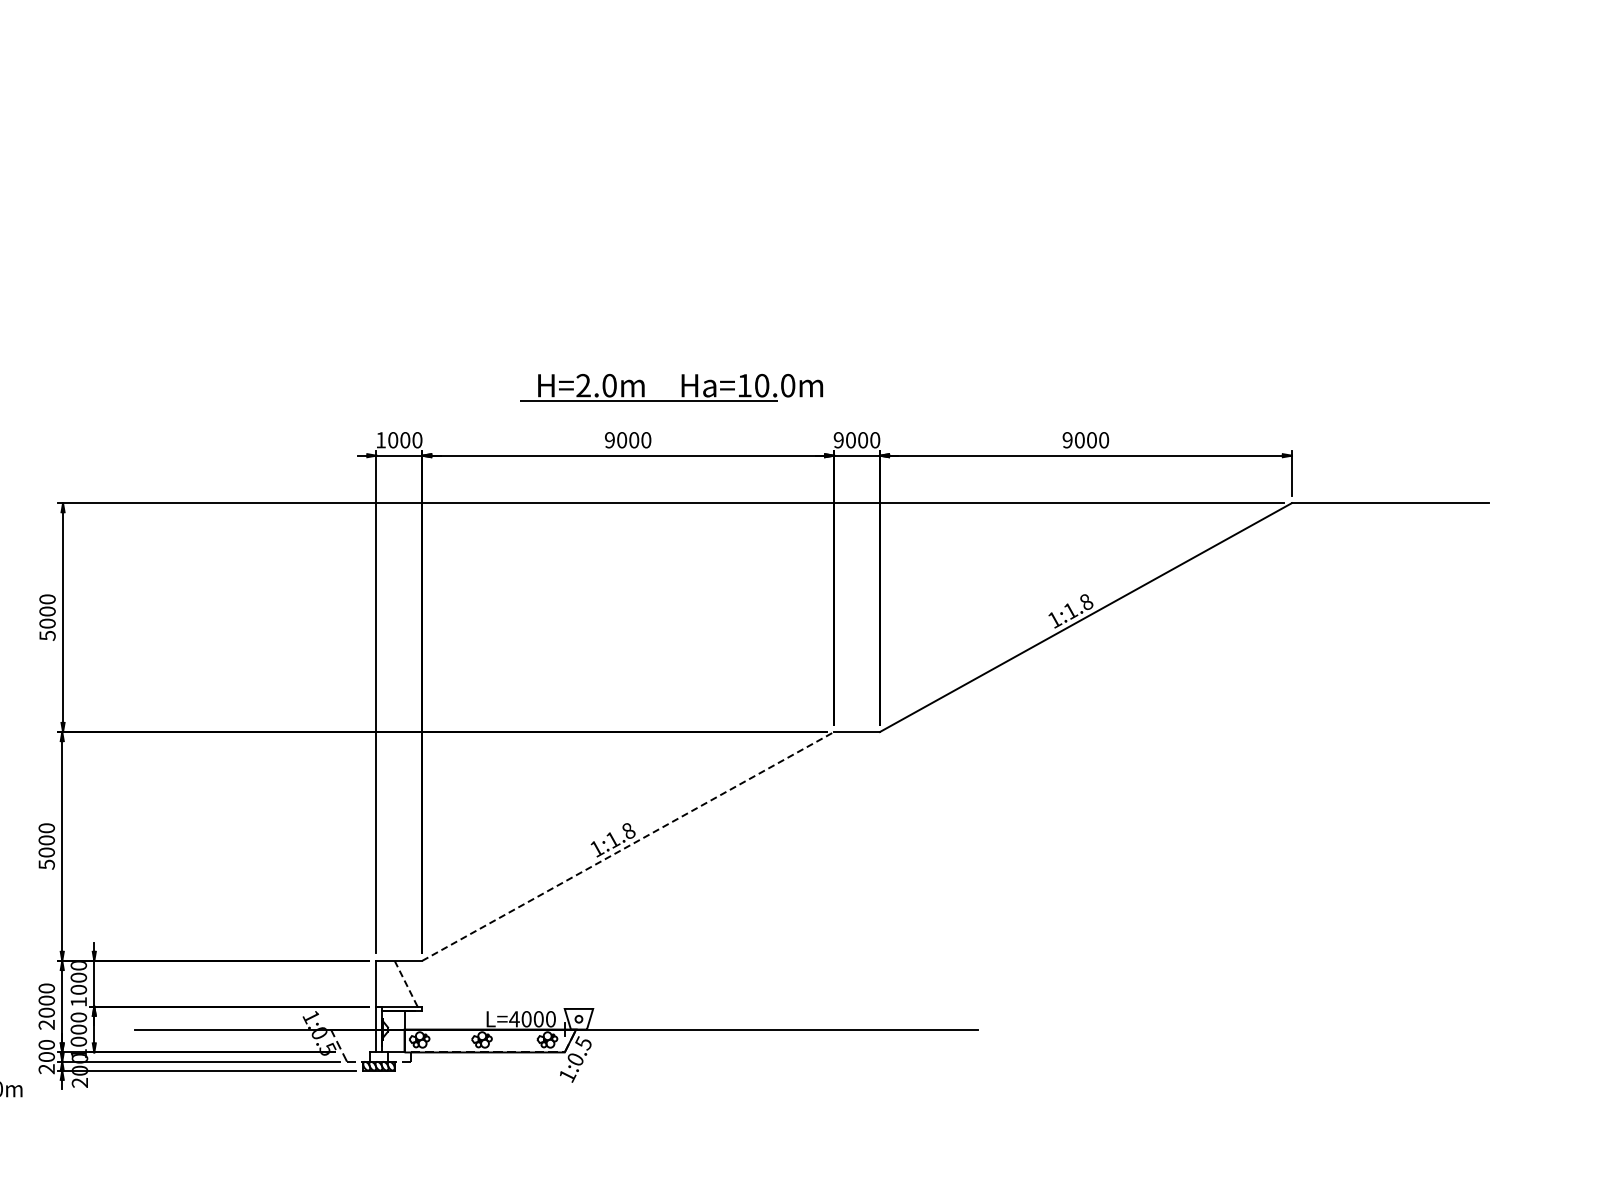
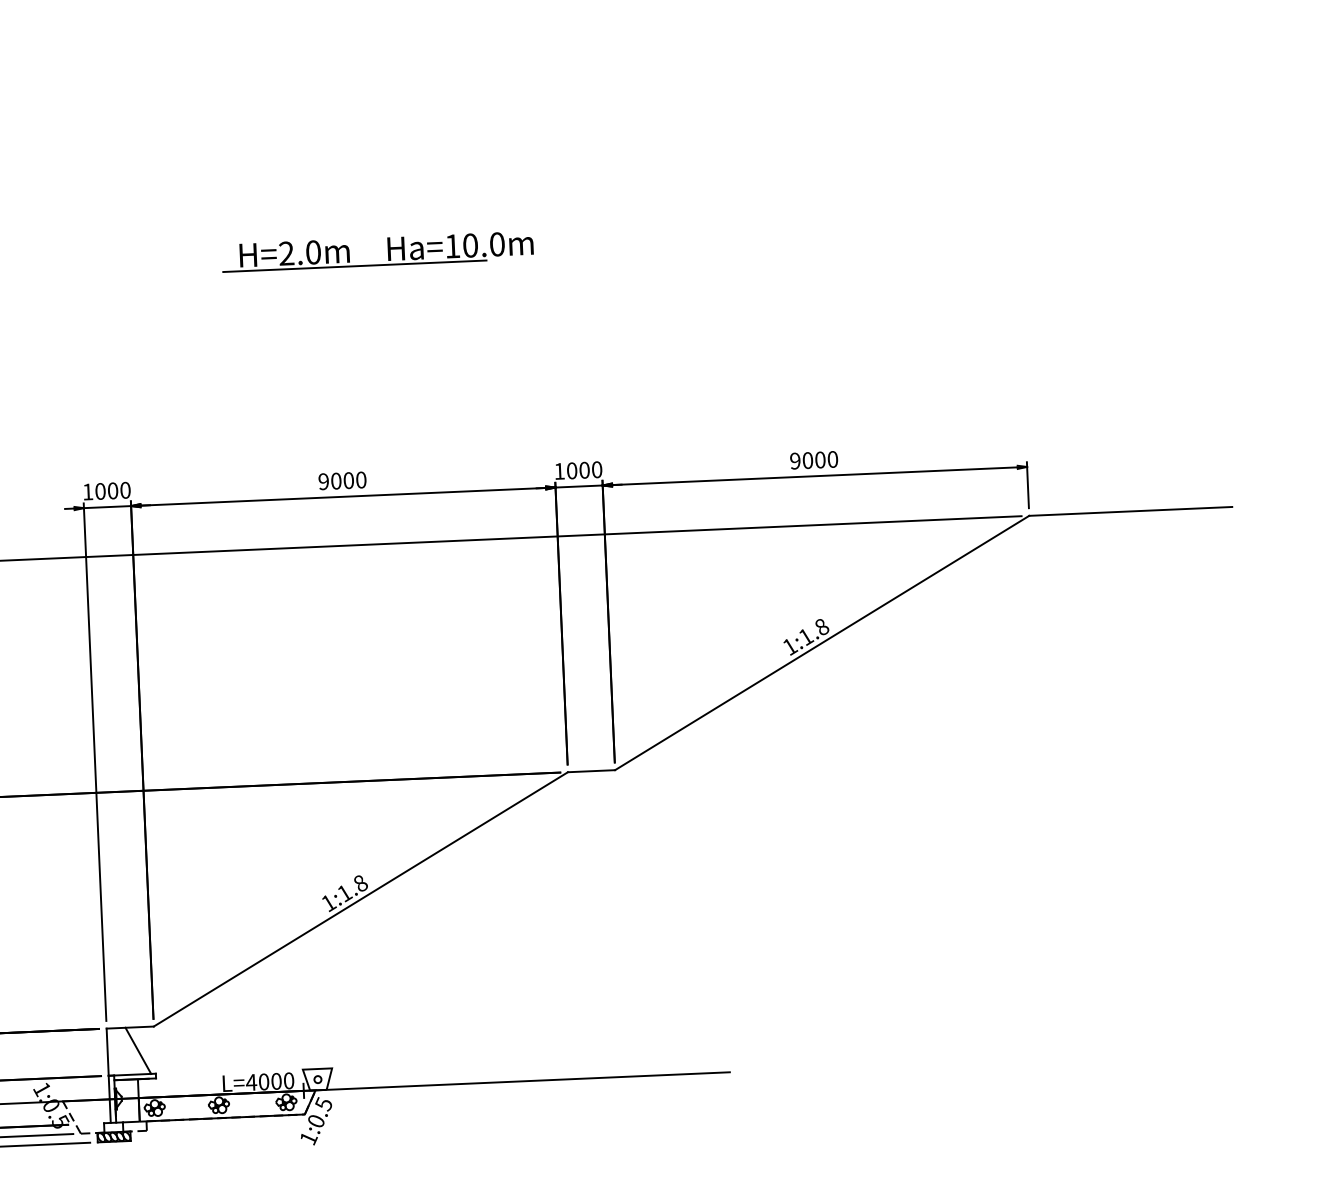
part: (681, 387) -> (387, 251), moved
text: (838, 440) -> (559, 471), 9000 -> 1000
line: (628, 846) -> (361, 899), dashed -> solid
line: (406, 983) -> (138, 1050), dashed -> solid

